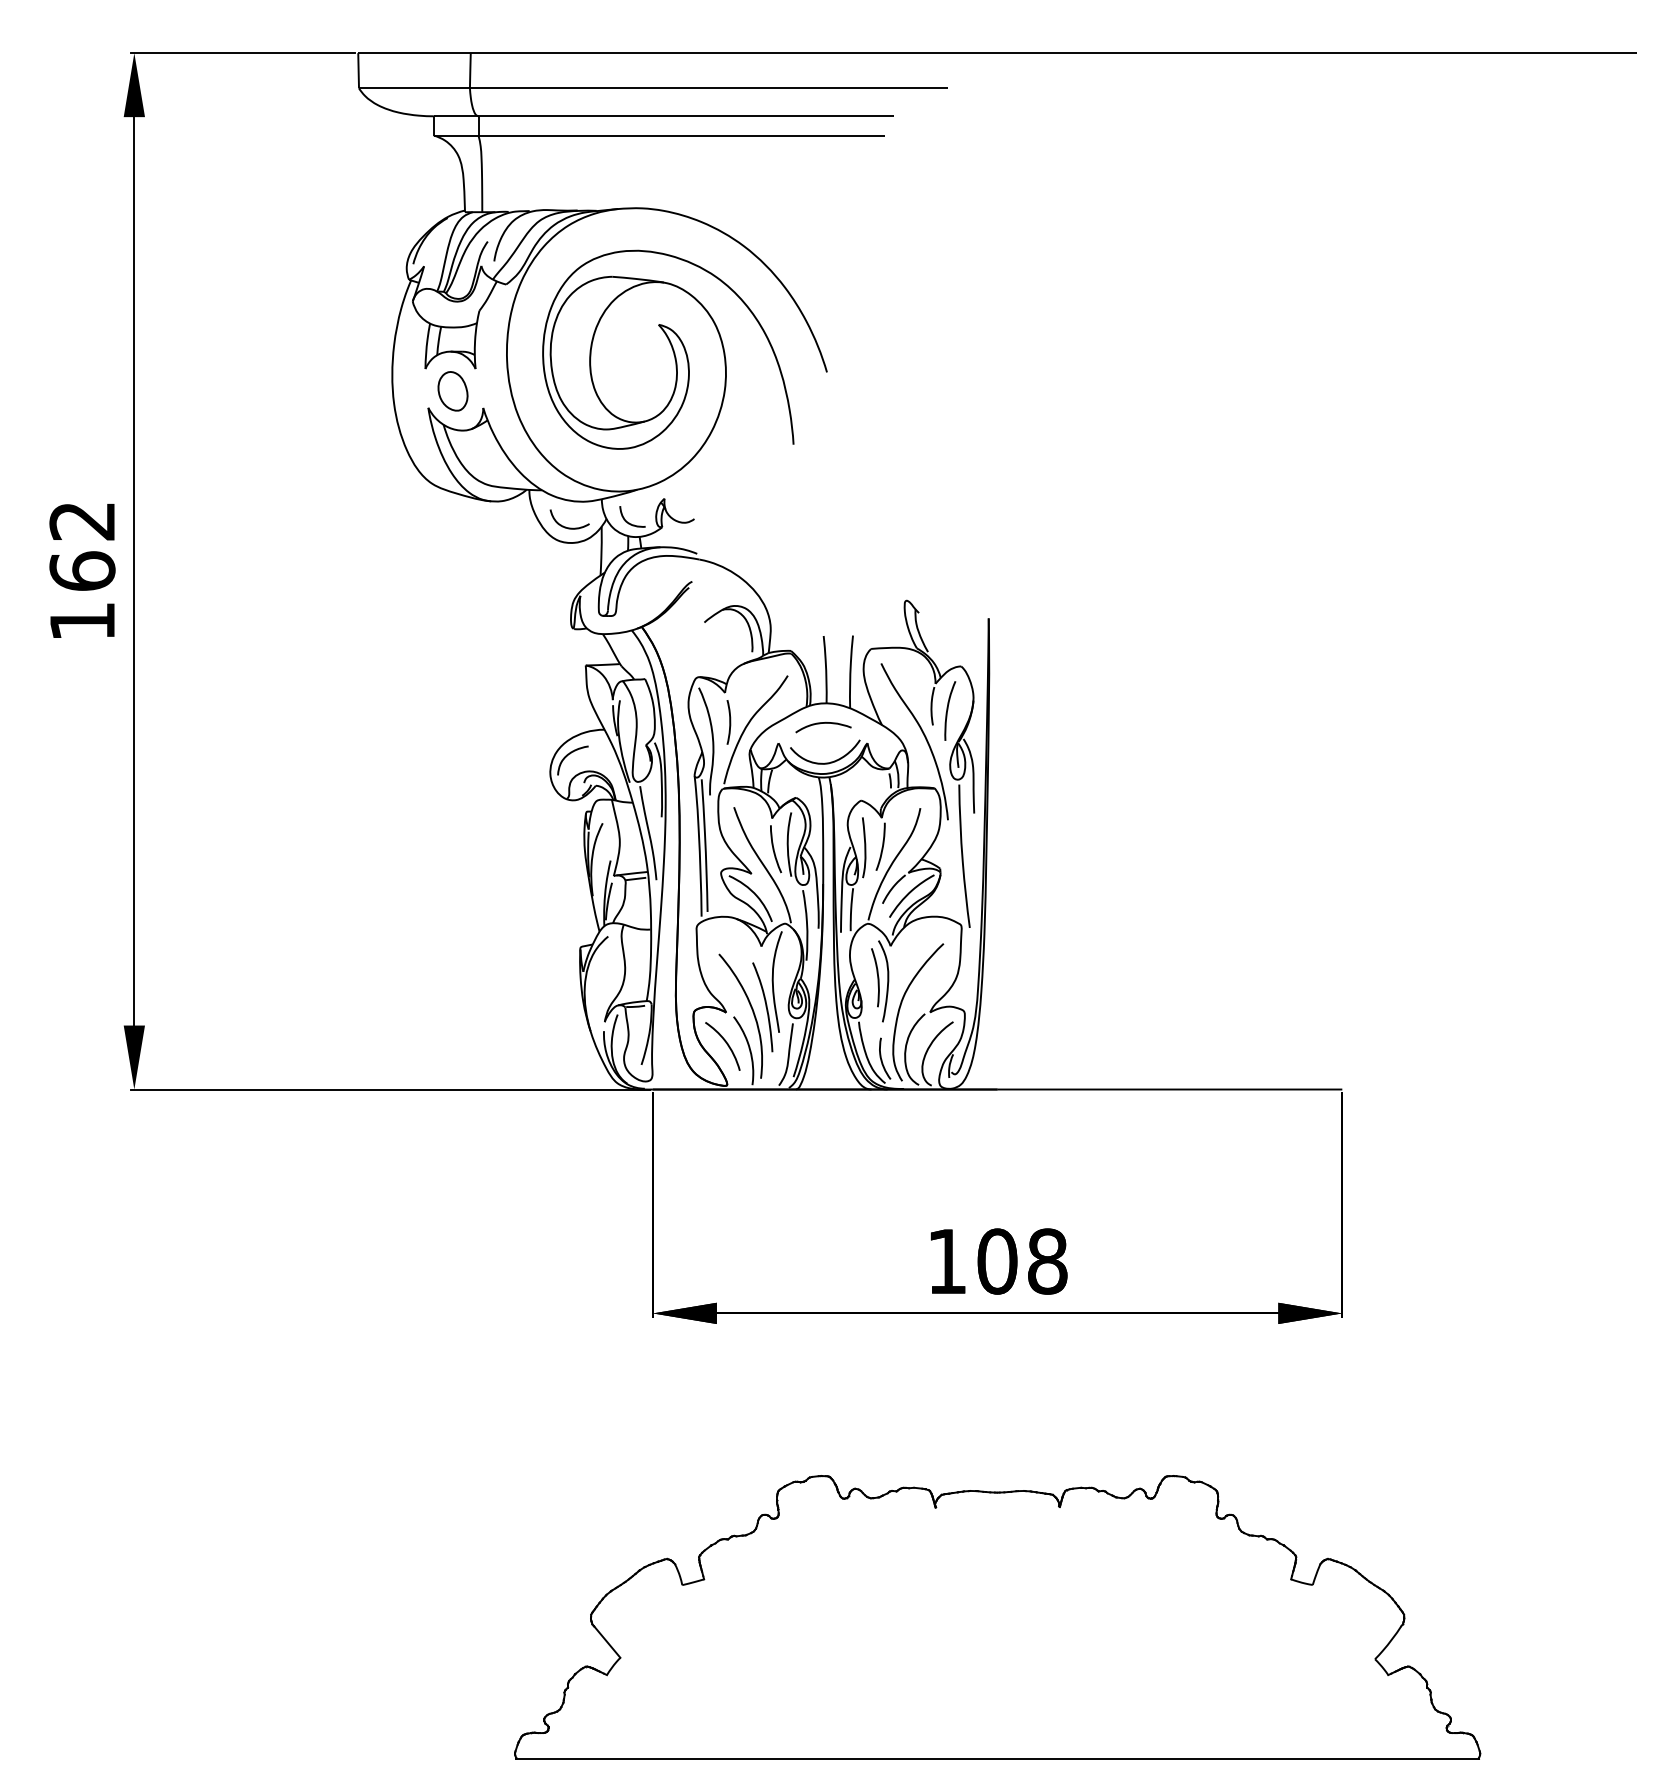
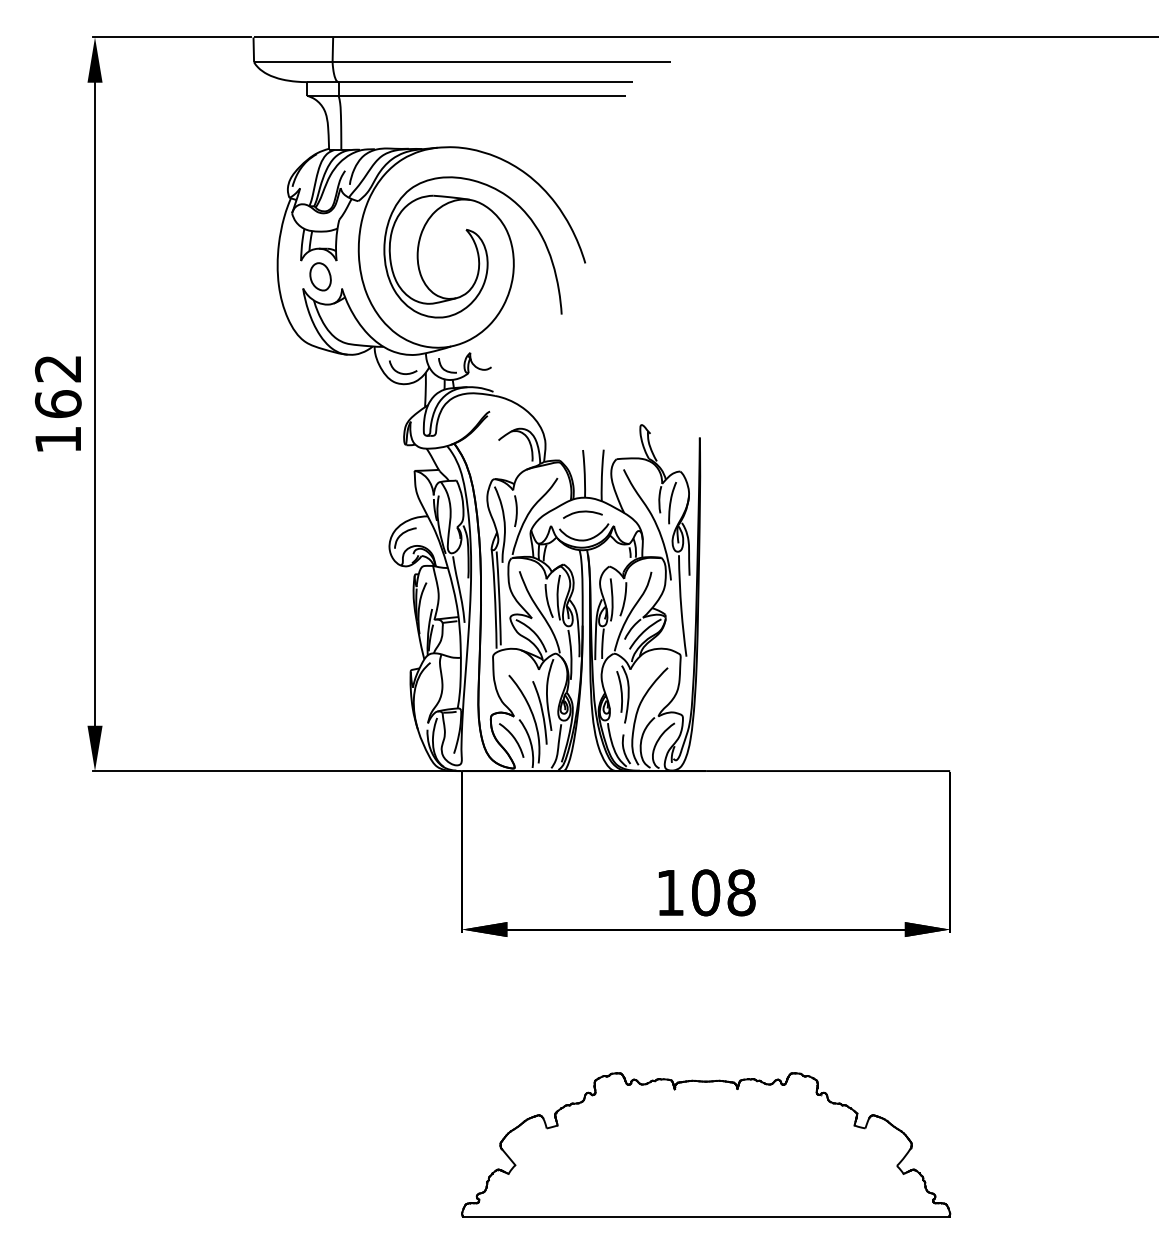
part: (997, 1617) -> (706, 1144), size x0.71

